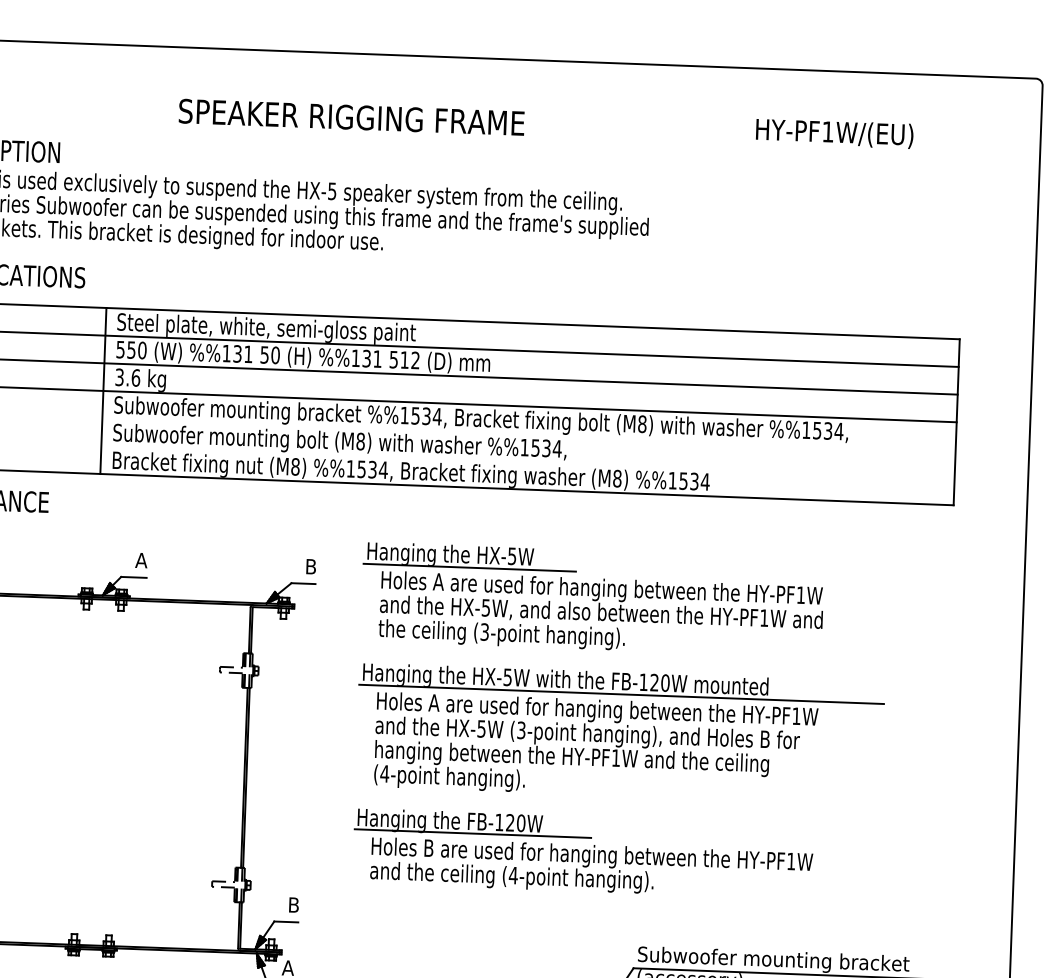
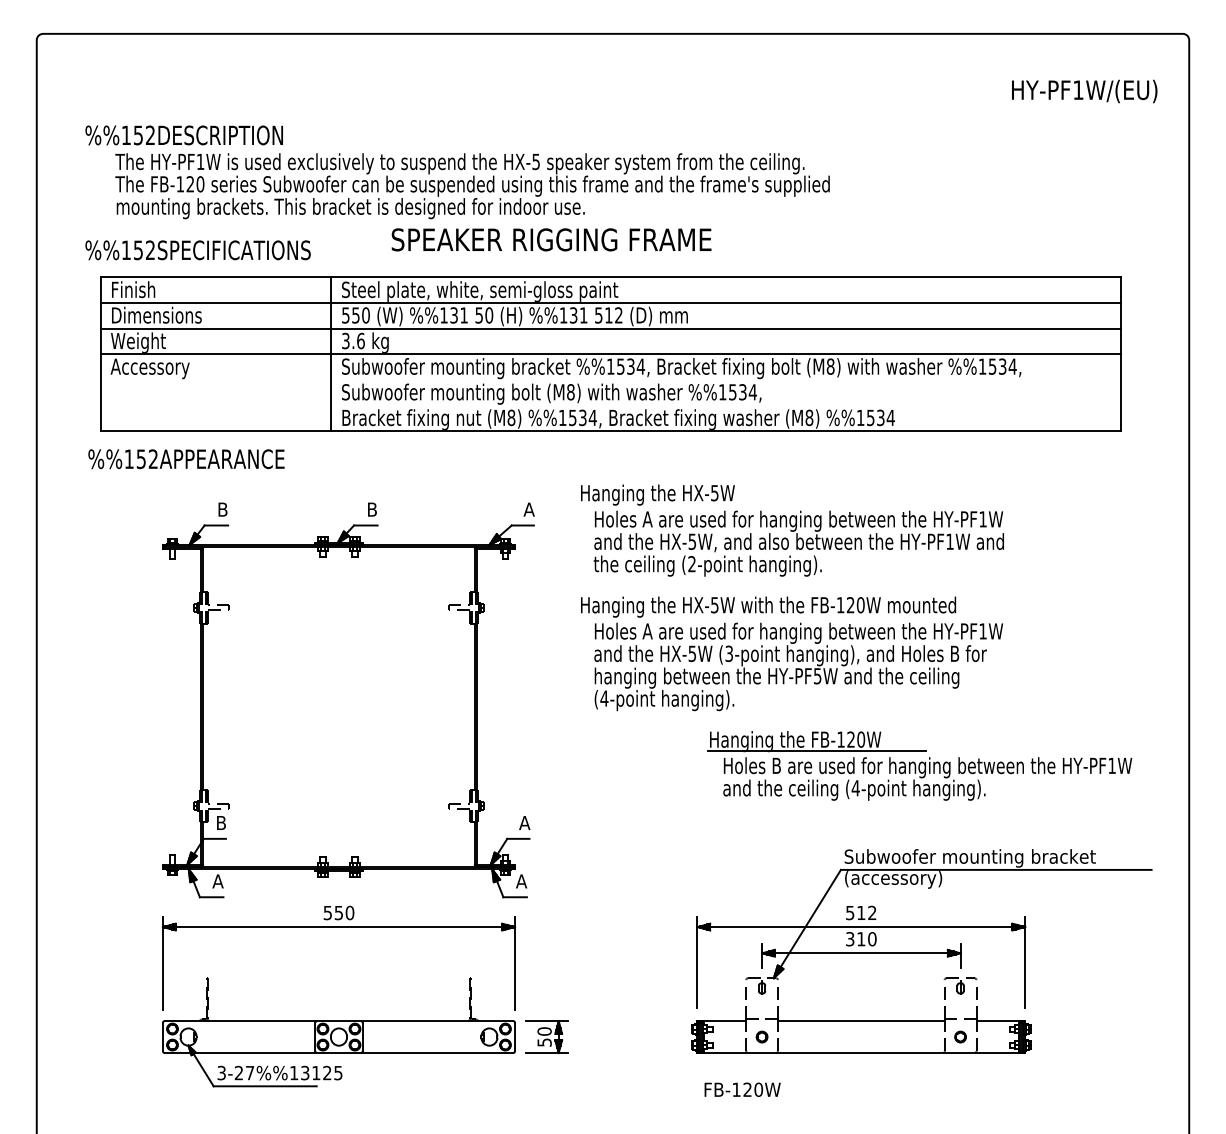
text: (351, 117) -> (551, 239), moved
text: (834, 133) -> (1084, 91), moved
text: (140, 560) -> (371, 509), A -> B
text: (310, 566) -> (528, 509), B -> A
line: (469, 568) -> (675, 505), removed
text: (484, 632) -> (691, 564), (3-point -> (2-point
line: (621, 694) -> (820, 617), removed
text: (615, 758) -> (817, 676), HY-PF1W -> HY-PF5W
part: (583, 853) -> (919, 765), moved
text: (293, 904) -> (524, 822), B -> A

